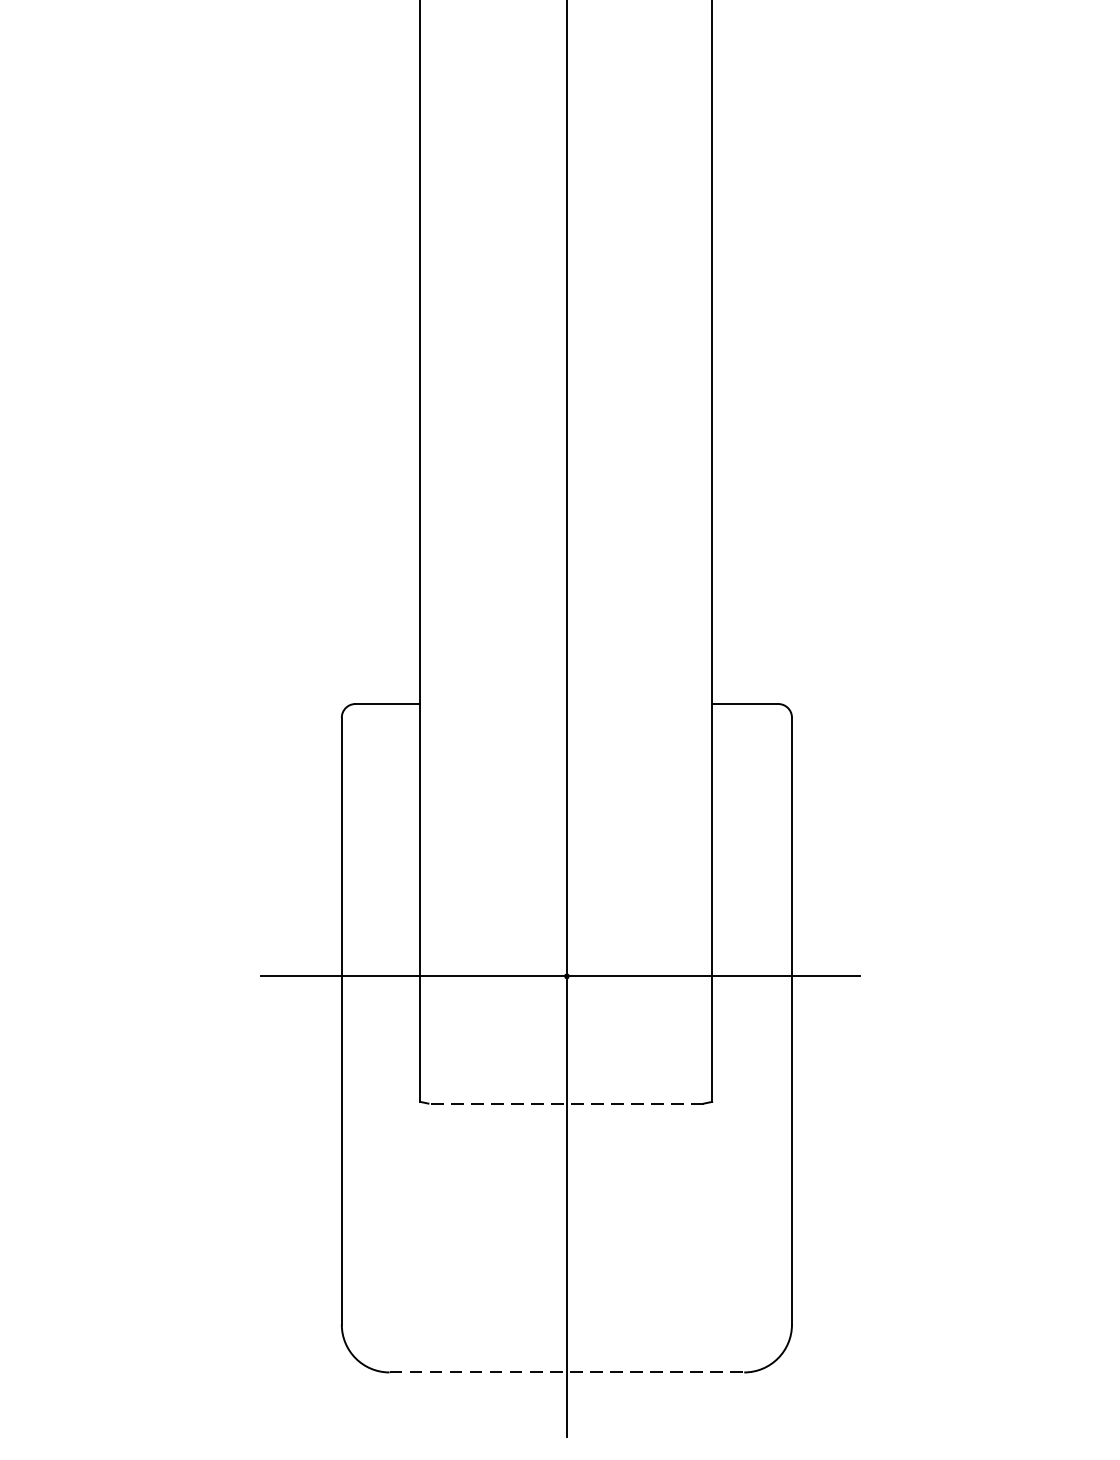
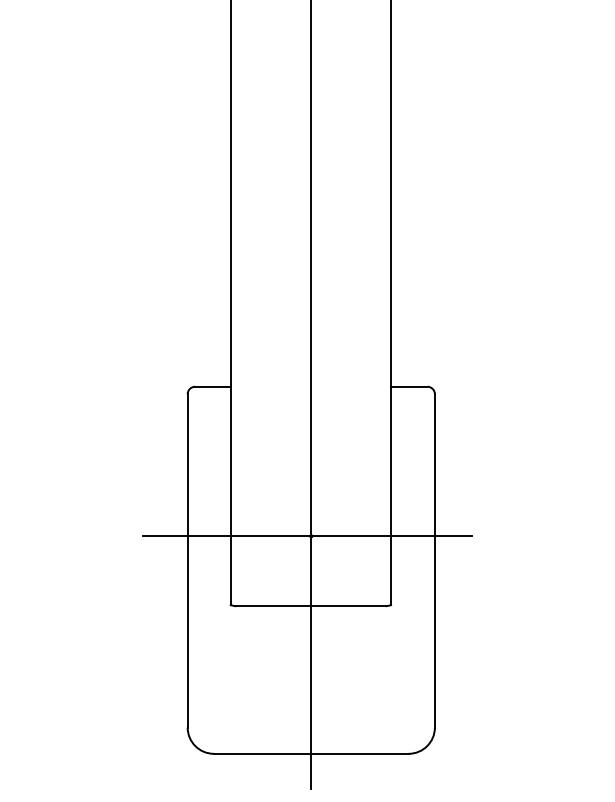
line: (565, 1104) -> (310, 606), dashed -> solid
line: (567, 1371) -> (311, 753), dashed -> solid

